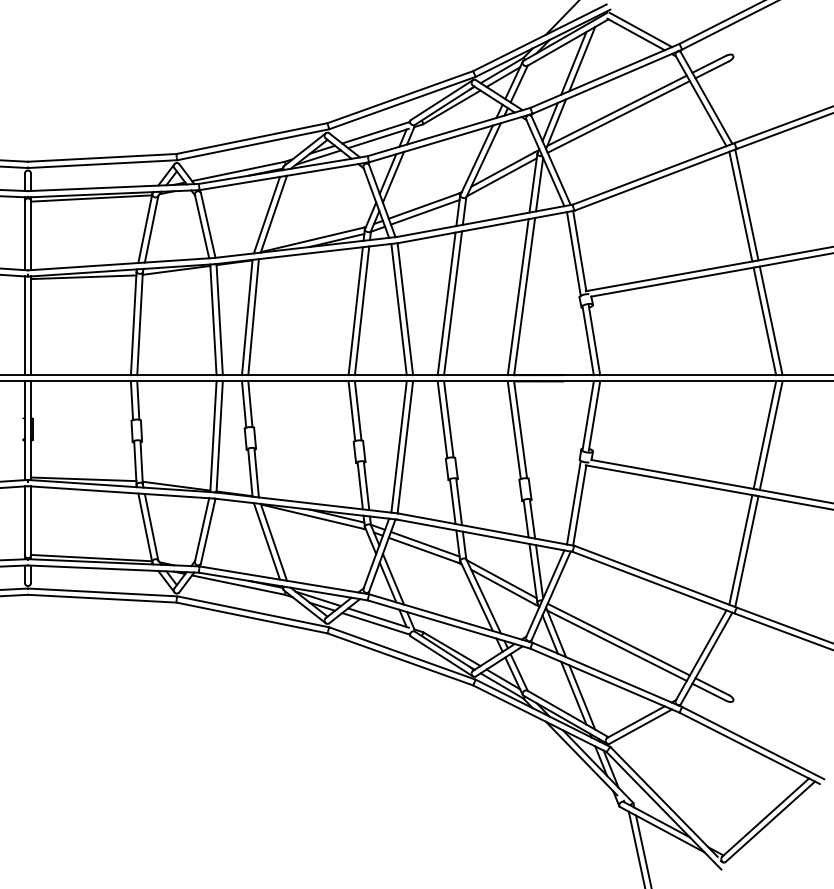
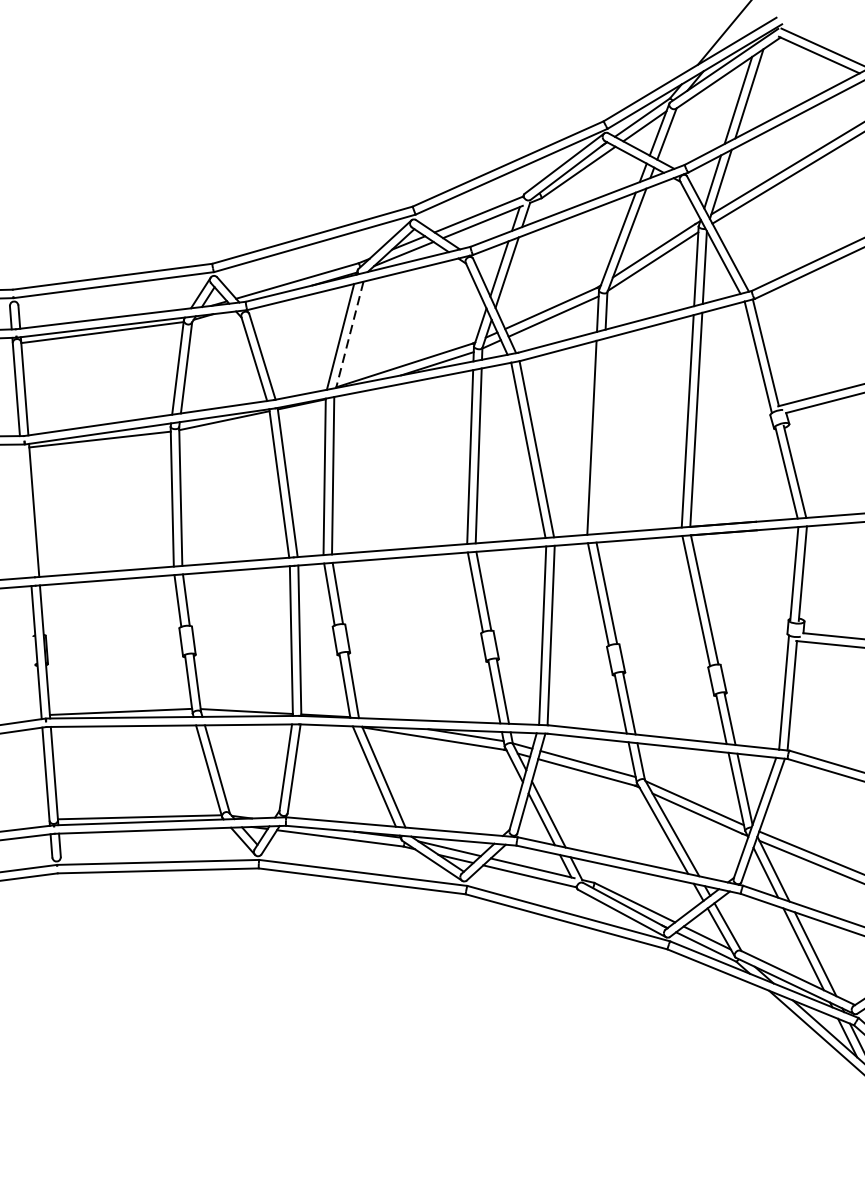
line: (273, 214) -> (349, 335), solid -> dashed
line: (453, 303) -> (601, 436), removed
line: (24, 325) -> (25, 510), removed

